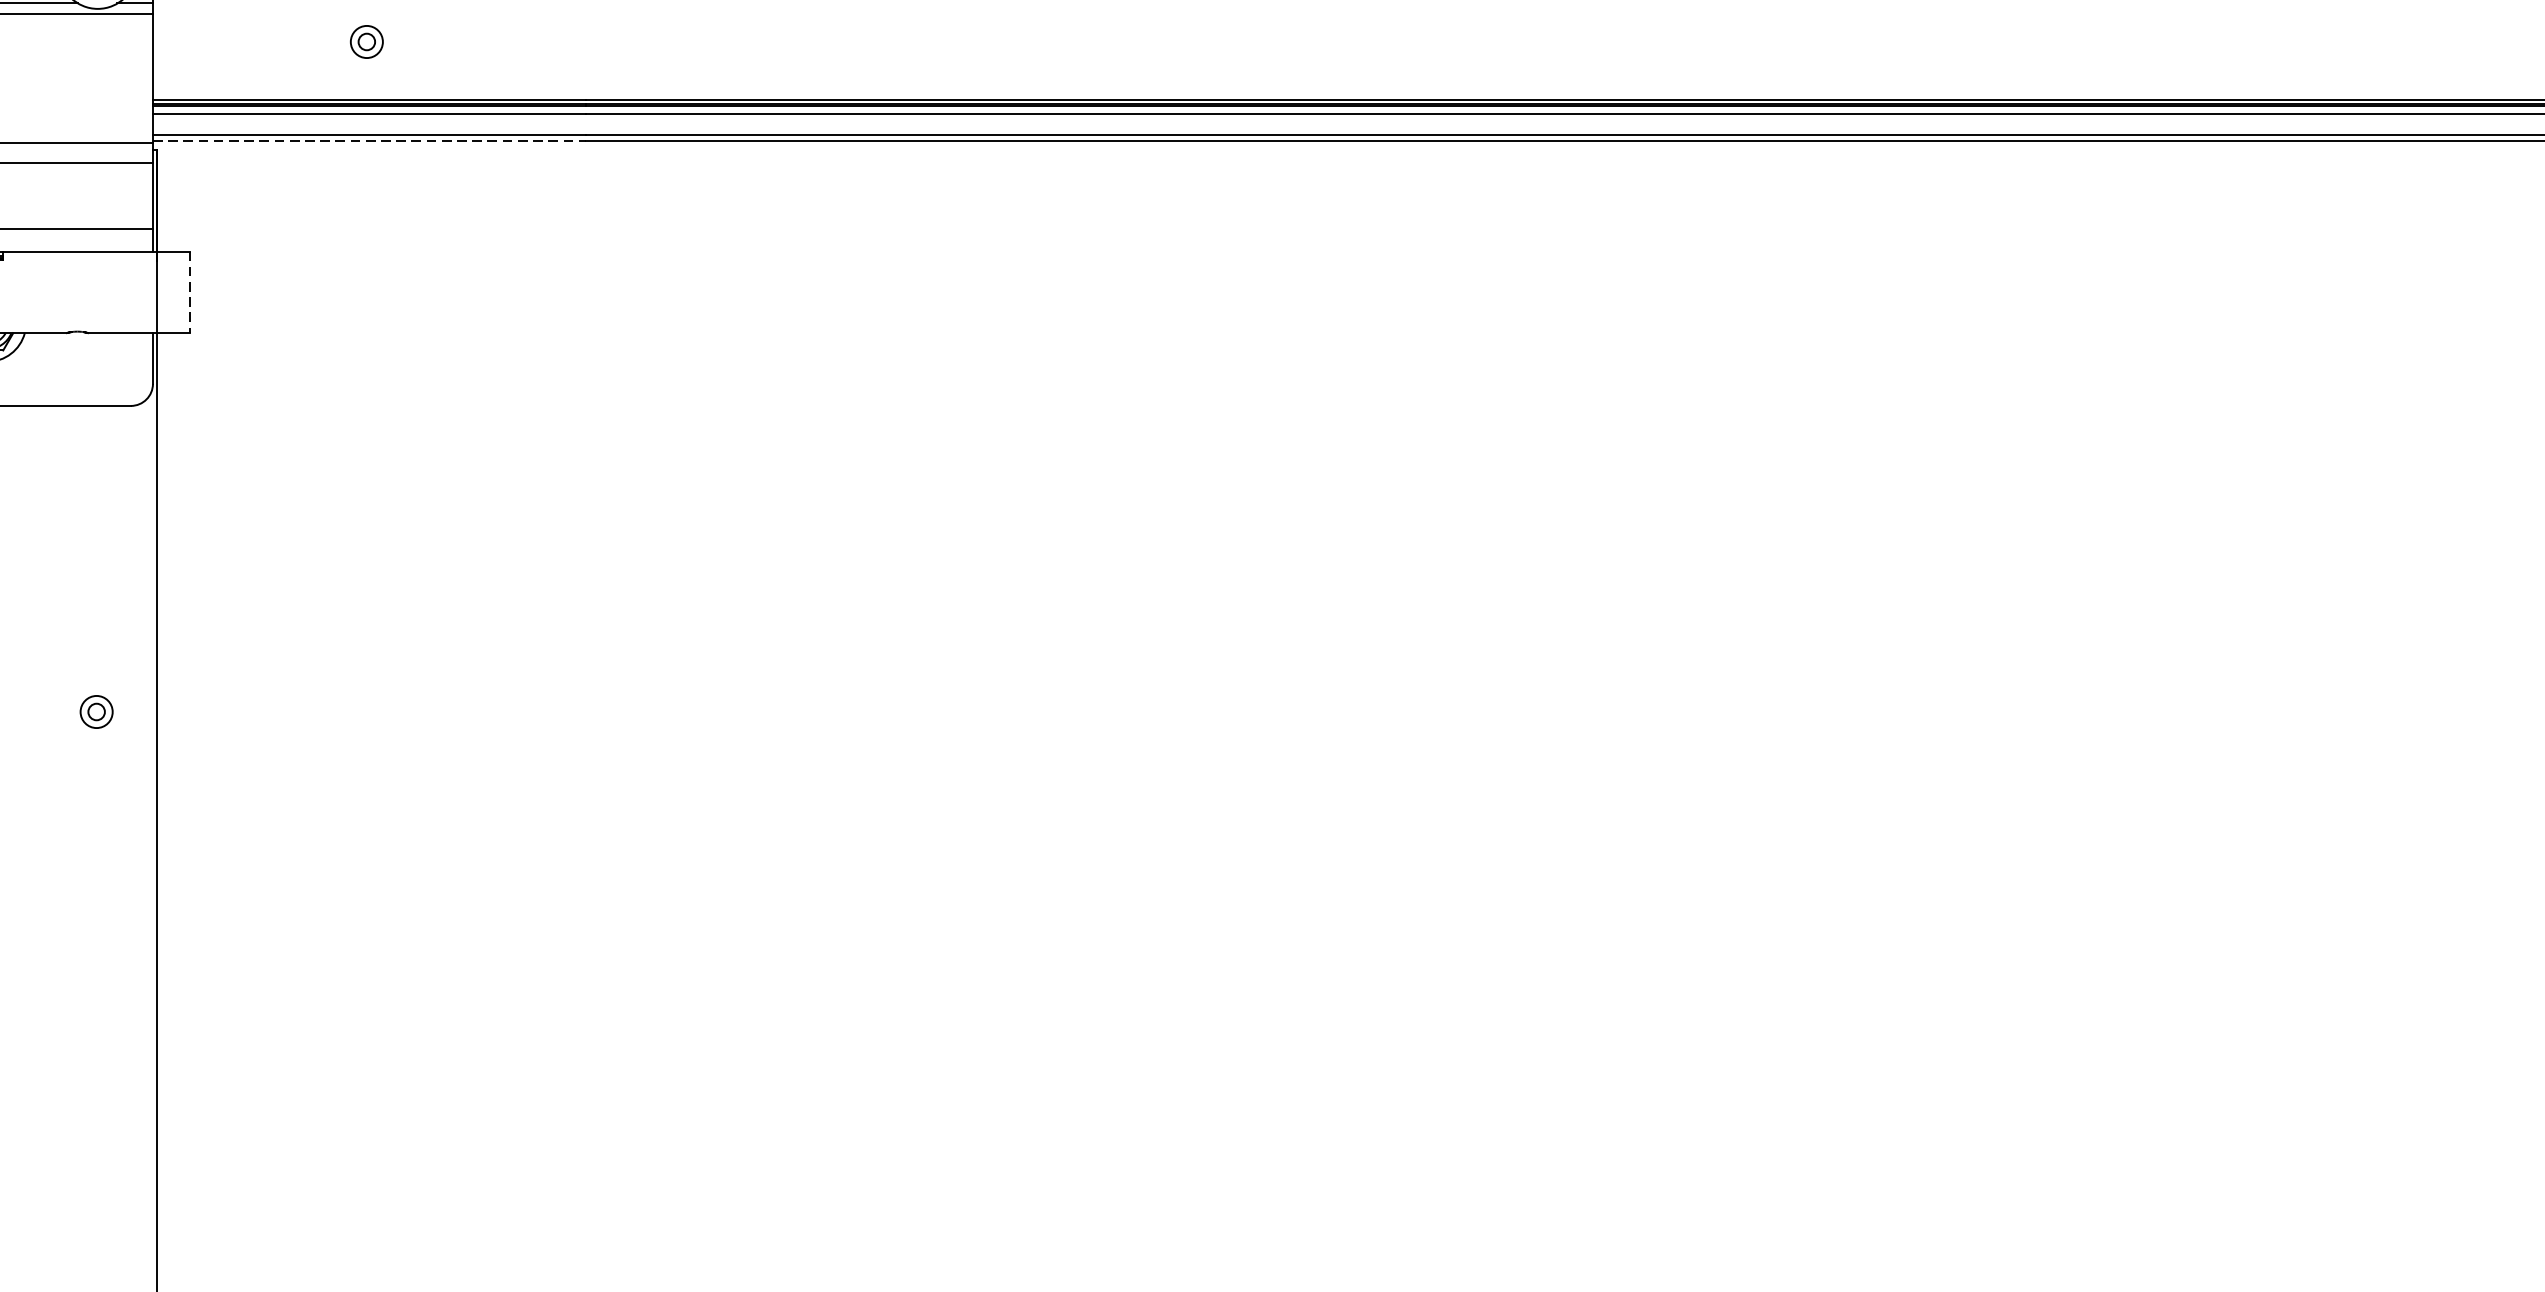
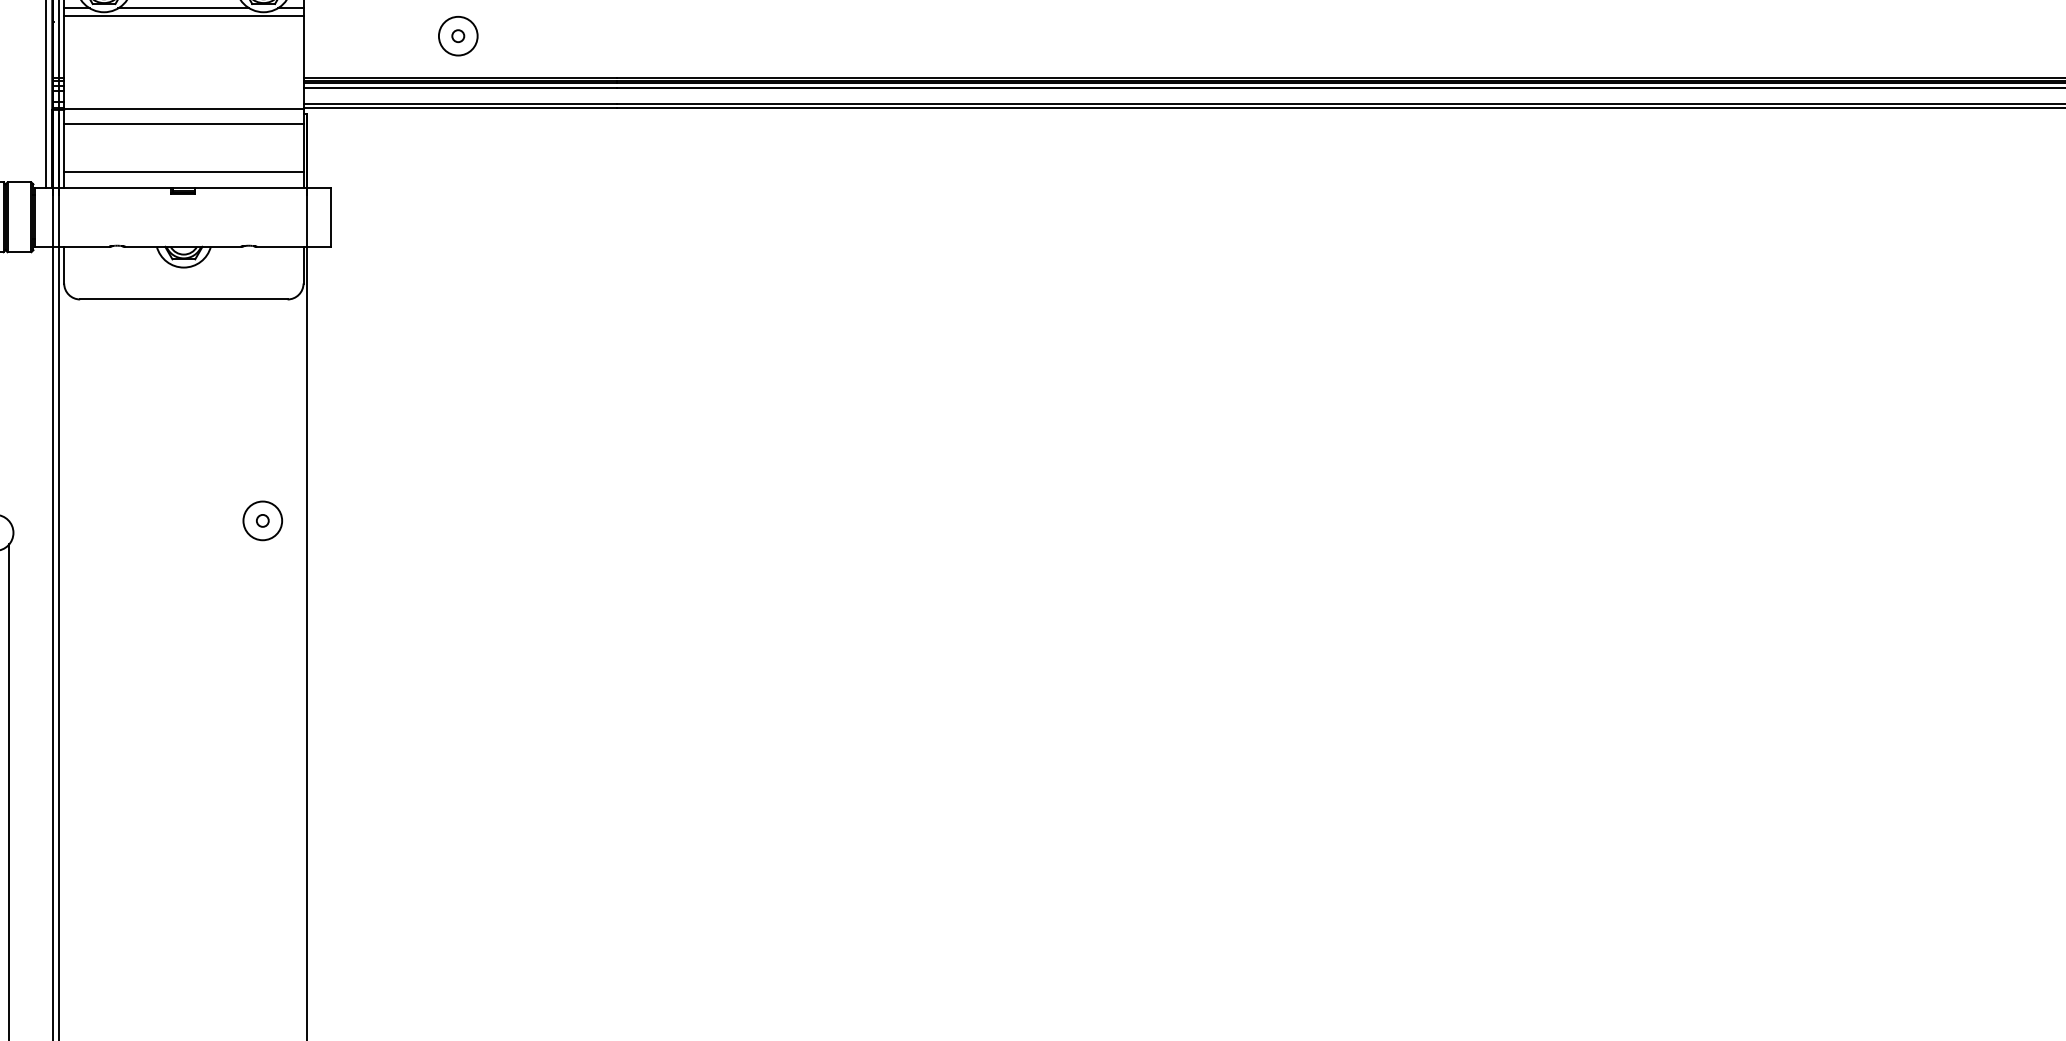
circle: (365, 41) -> (457, 35), size x1.67
line: (369, 141) -> (460, 108), dashed -> solid
line: (190, 292) -> (330, 217), dashed -> solid
circle: (96, 711) -> (262, 520), size x1.67

